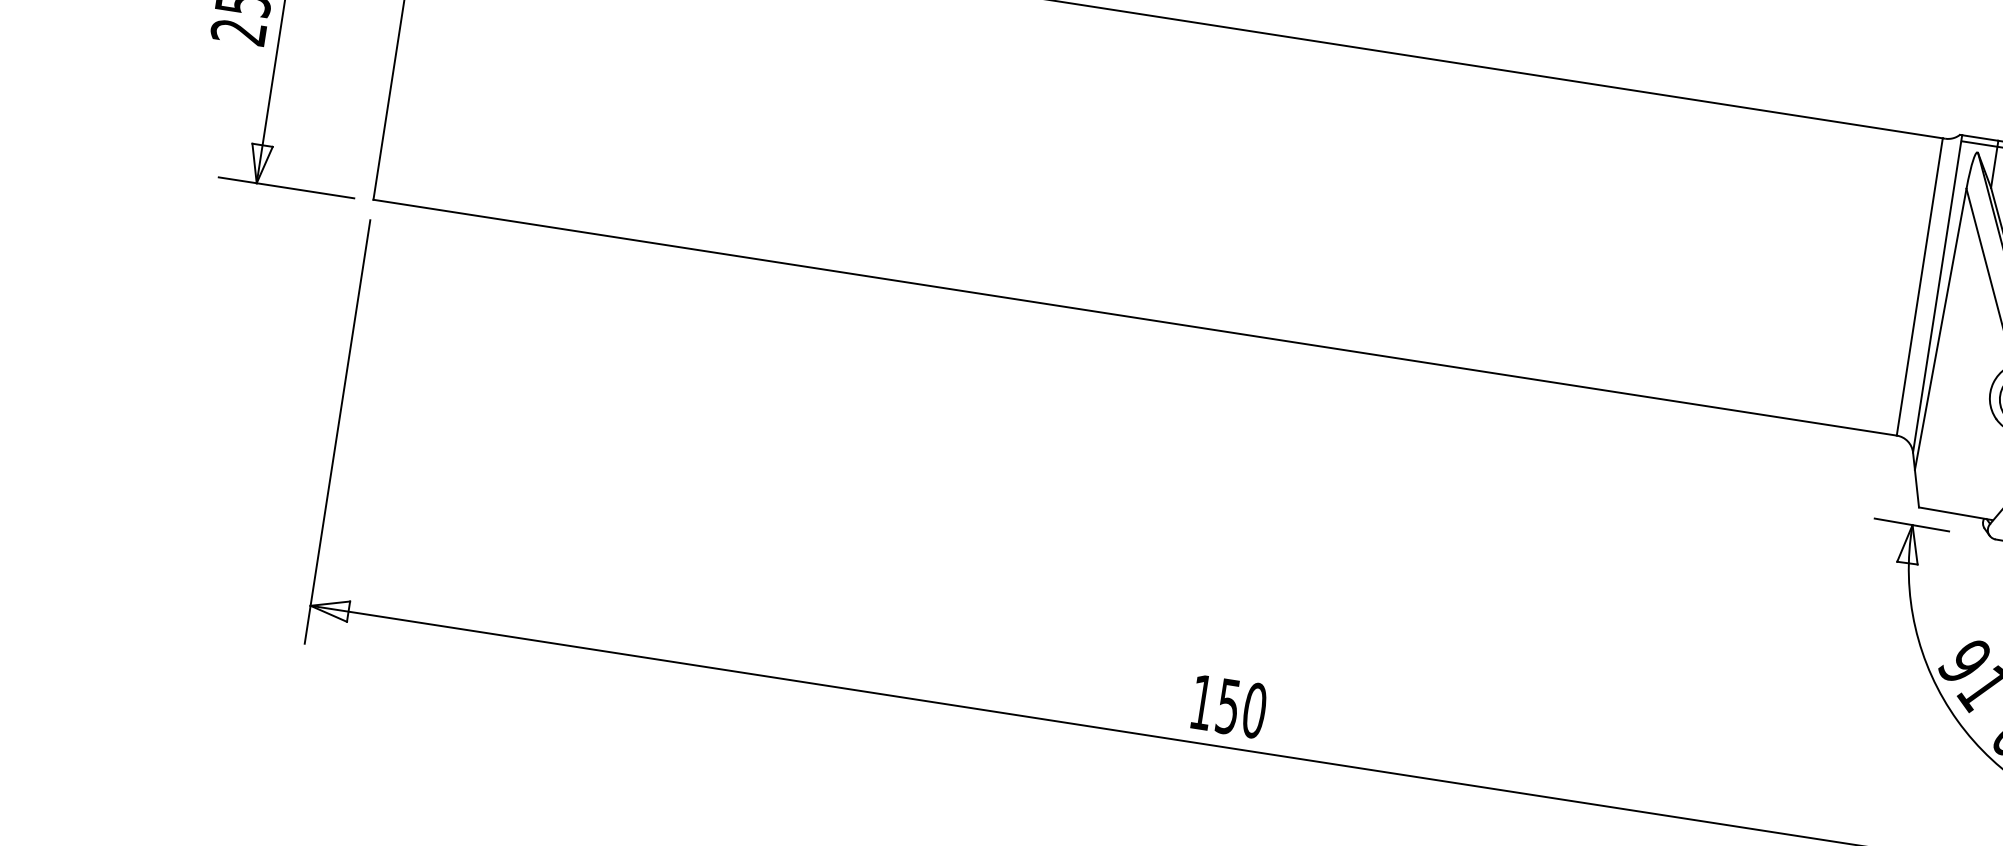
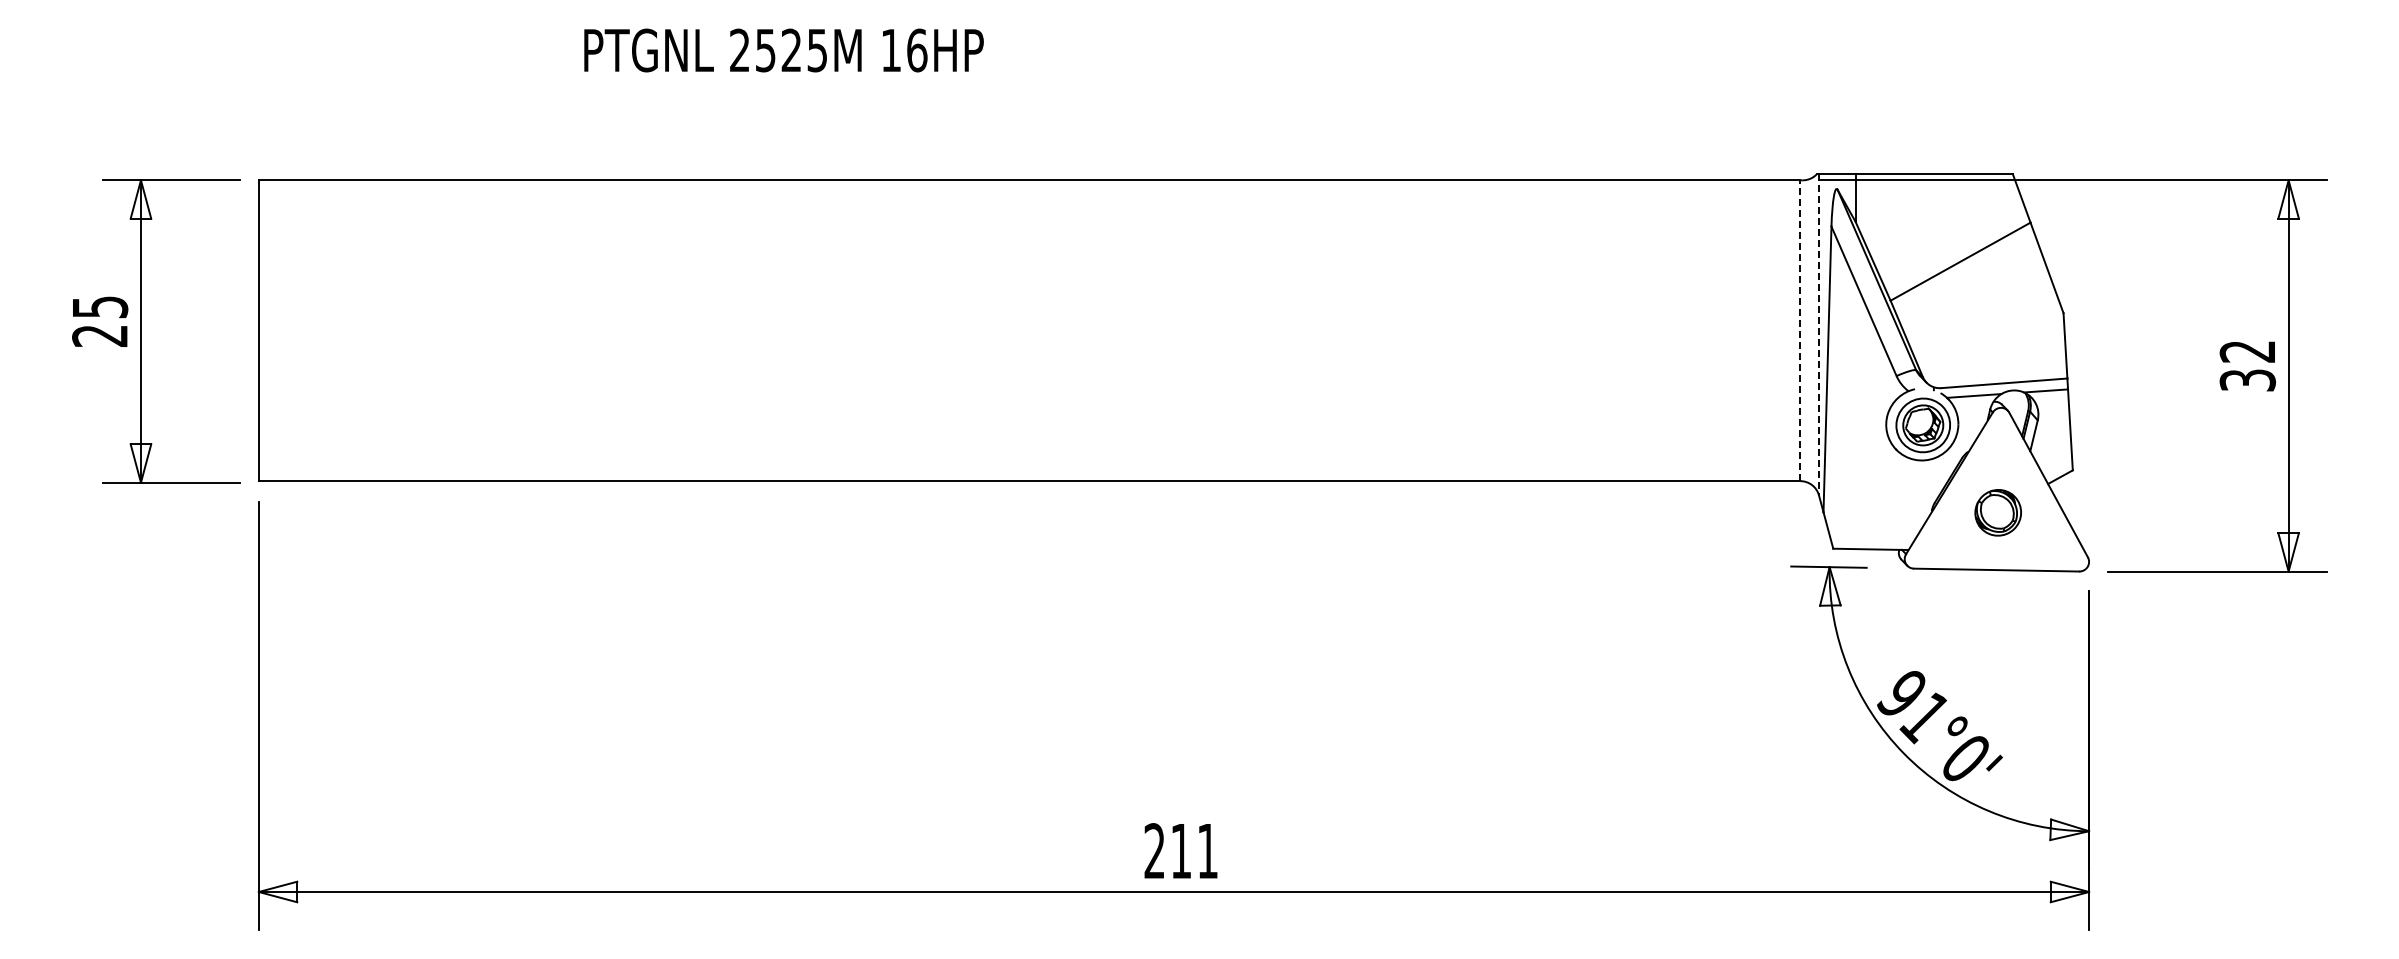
line: (1919, 286) -> (1800, 330), solid -> dashed
line: (1938, 293) -> (1819, 334), solid -> dashed
text: (1228, 706) -> (1181, 851), 150 -> 211

